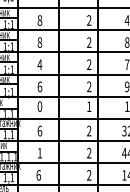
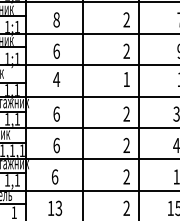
text: (39, 64) -> (56, 19), 4 -> 8
text: (39, 106) -> (56, 79), 0 -> 4
text: (39, 152) -> (56, 144), 1 -> 6

